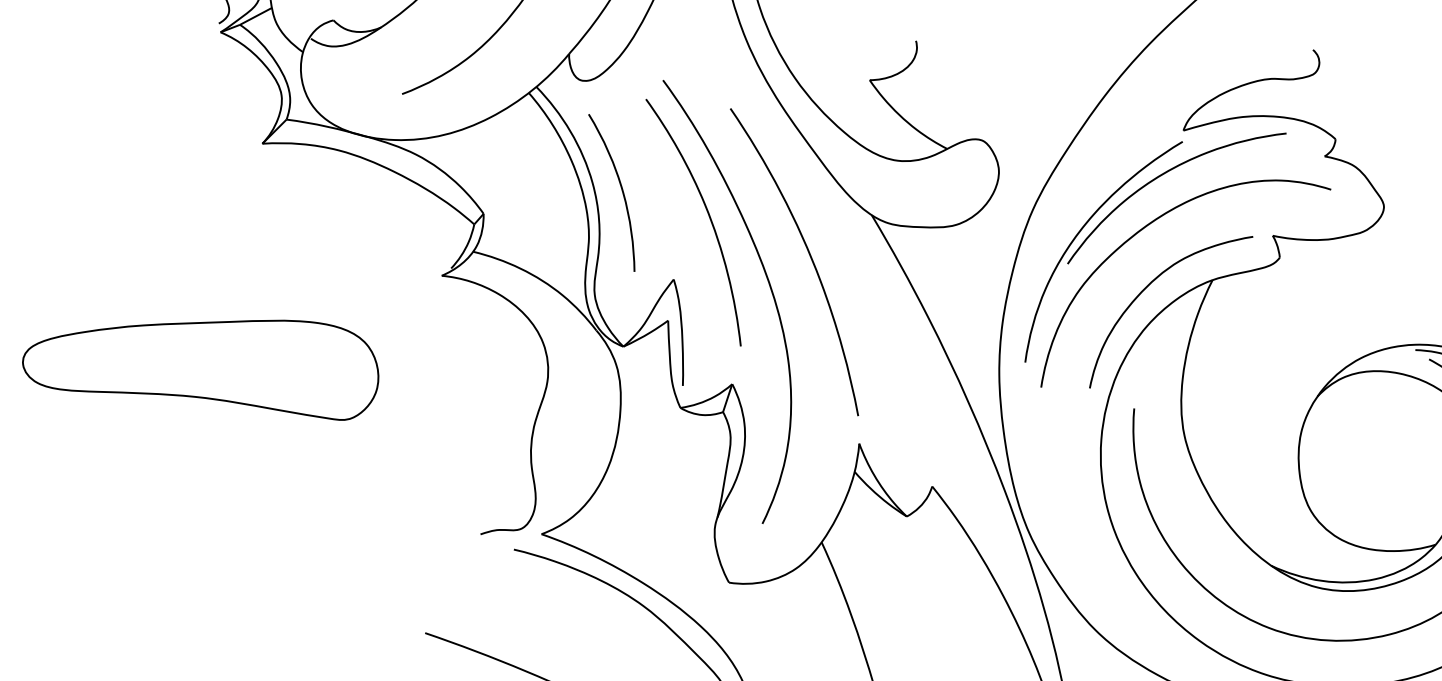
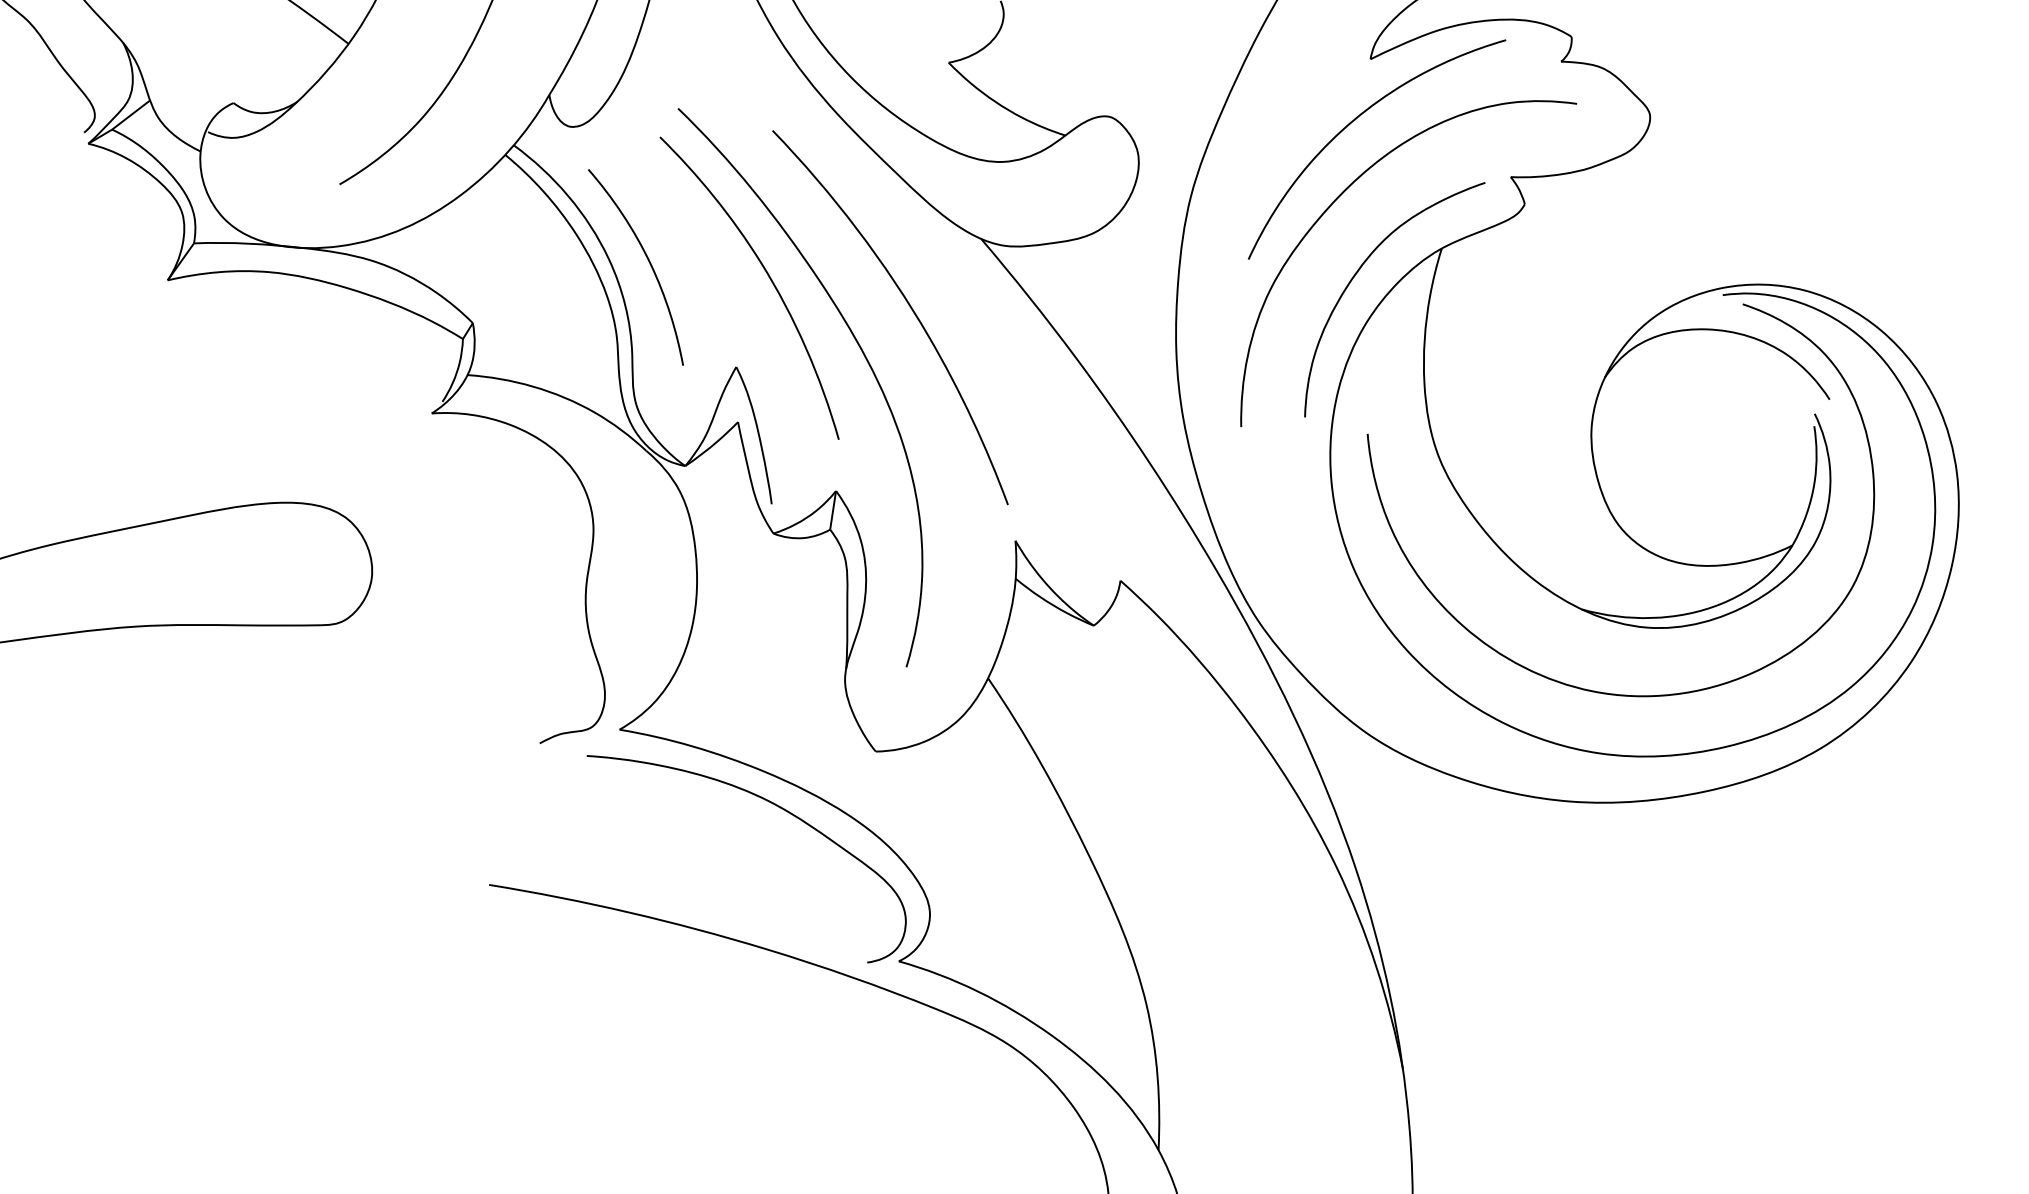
curve: (1080, 231) -> (1258, 214), removed

